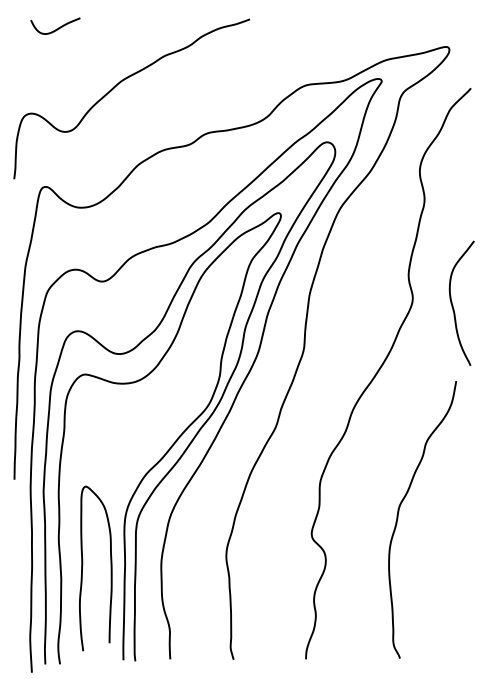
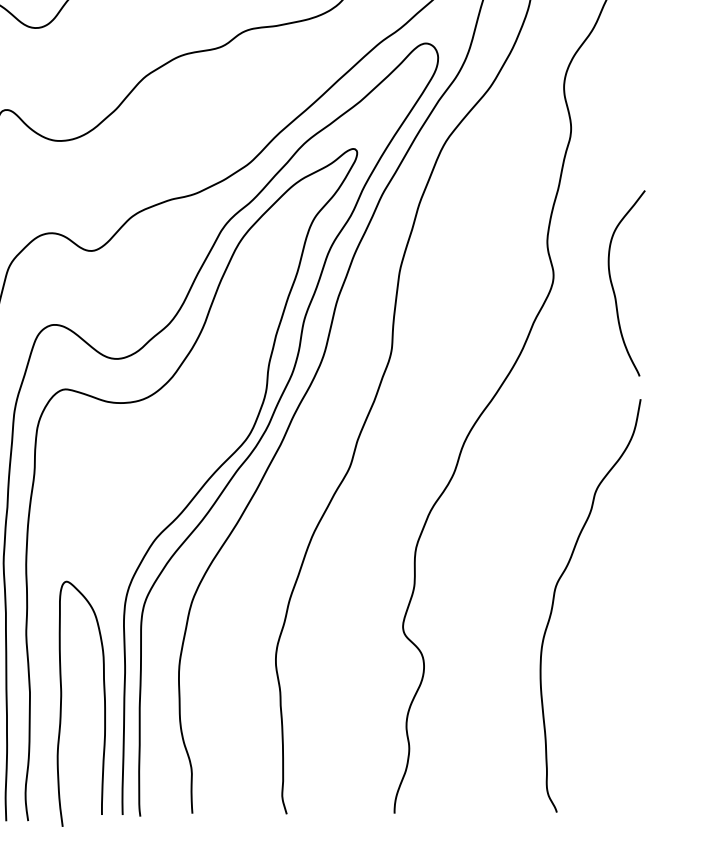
curve: (398, 518) -> (554, 603), moved
curve: (83, 565) -> (63, 699), moved

